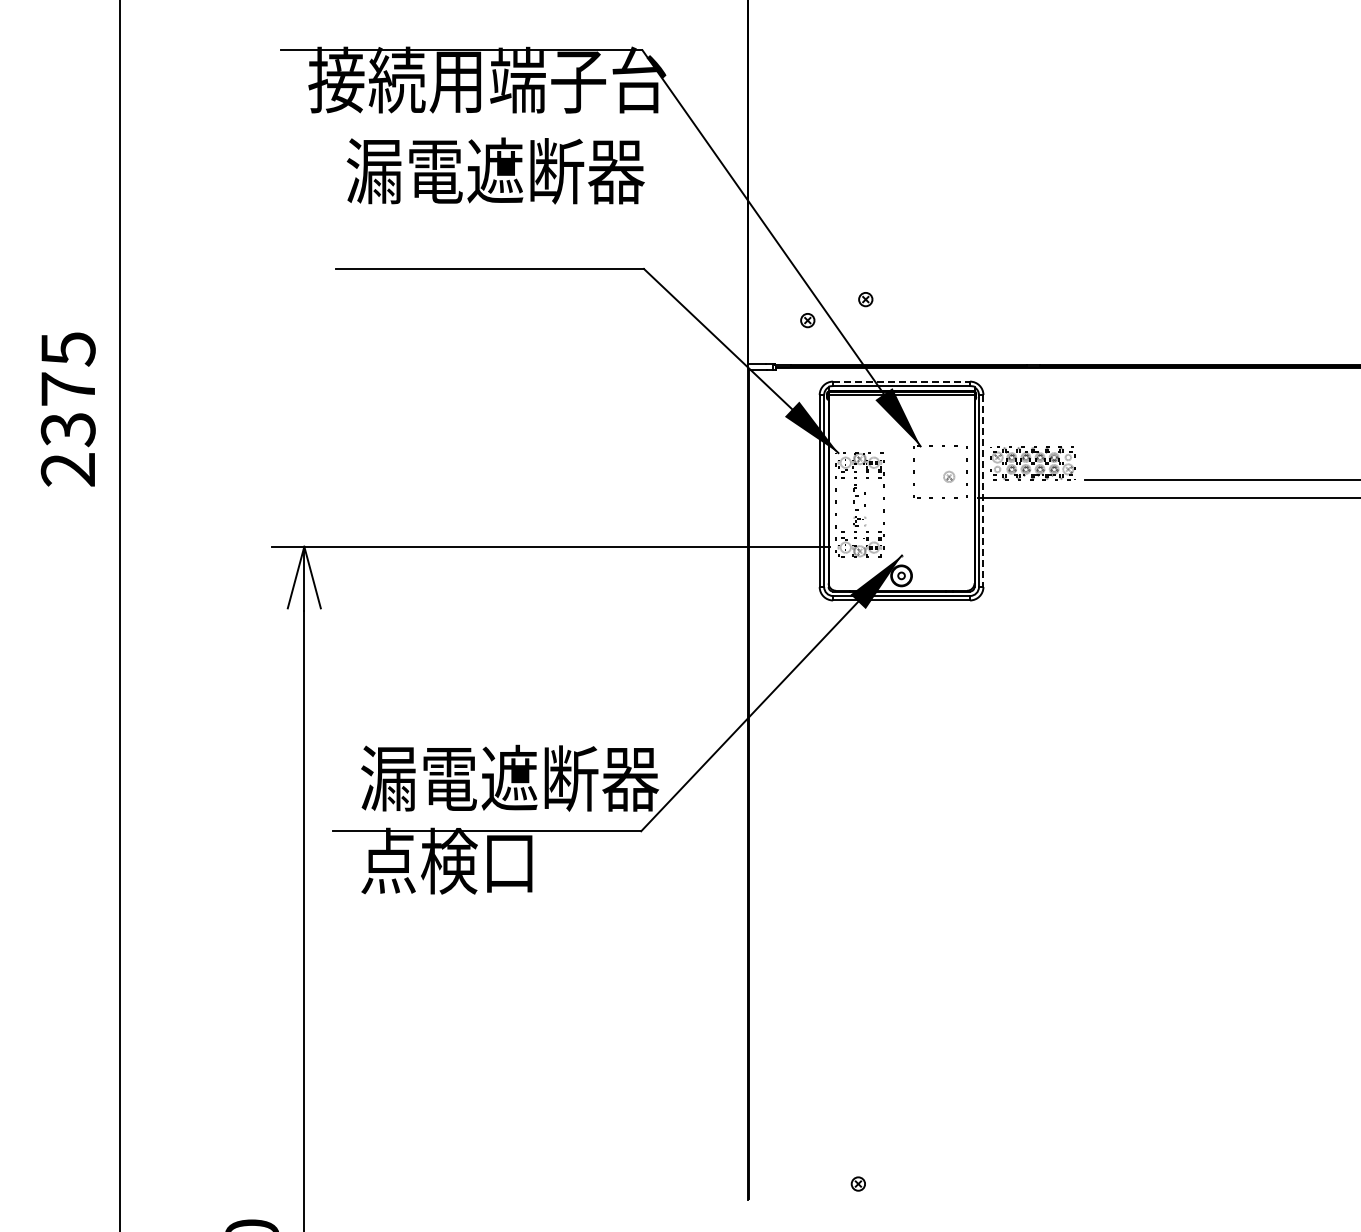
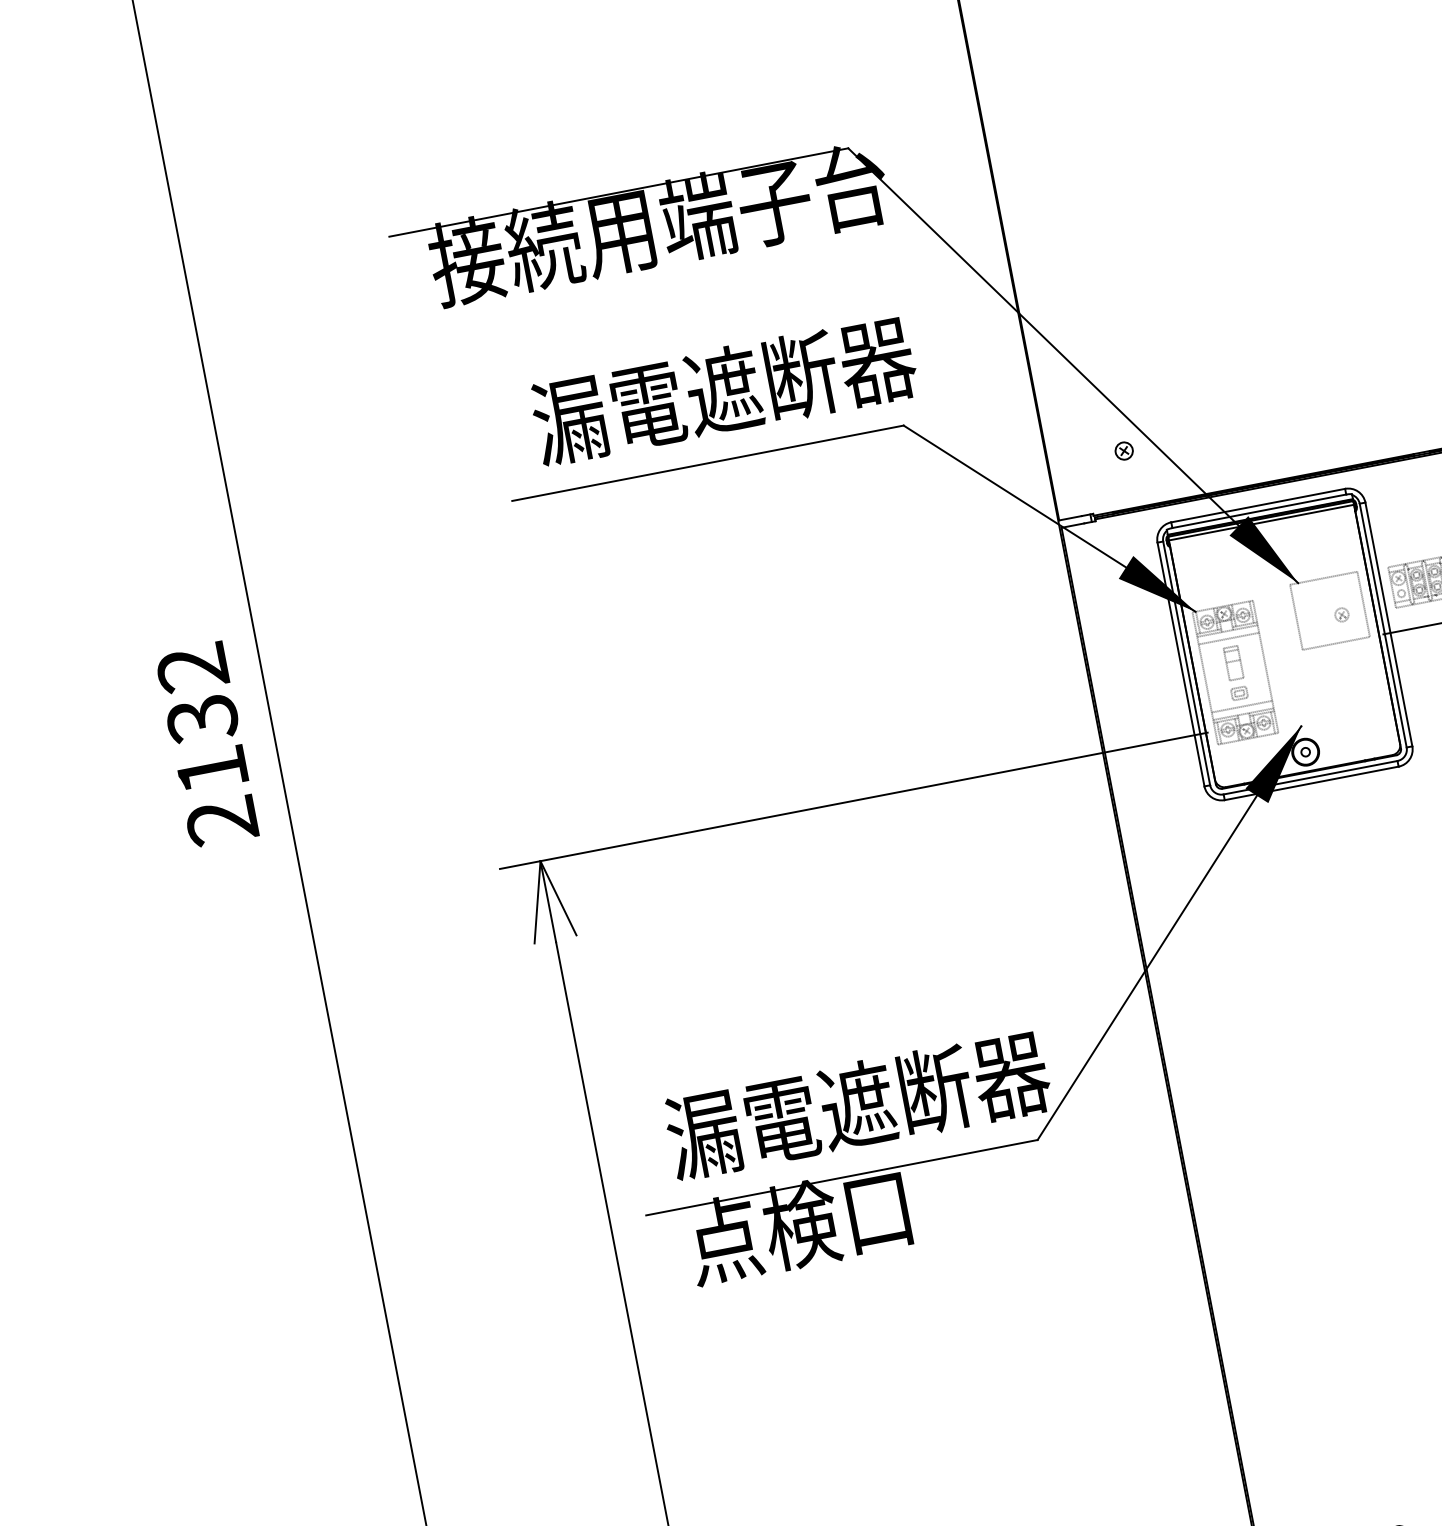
text: (495, 170) -> (723, 389), moved
part: (865, 299) -> (1192, 410), removed
line: (902, 381) -> (1259, 505), dashed -> solid
text: (67, 389) -> (201, 719), 2375 -> 2132
line: (983, 491) -> (1389, 625), dashed -> solid

